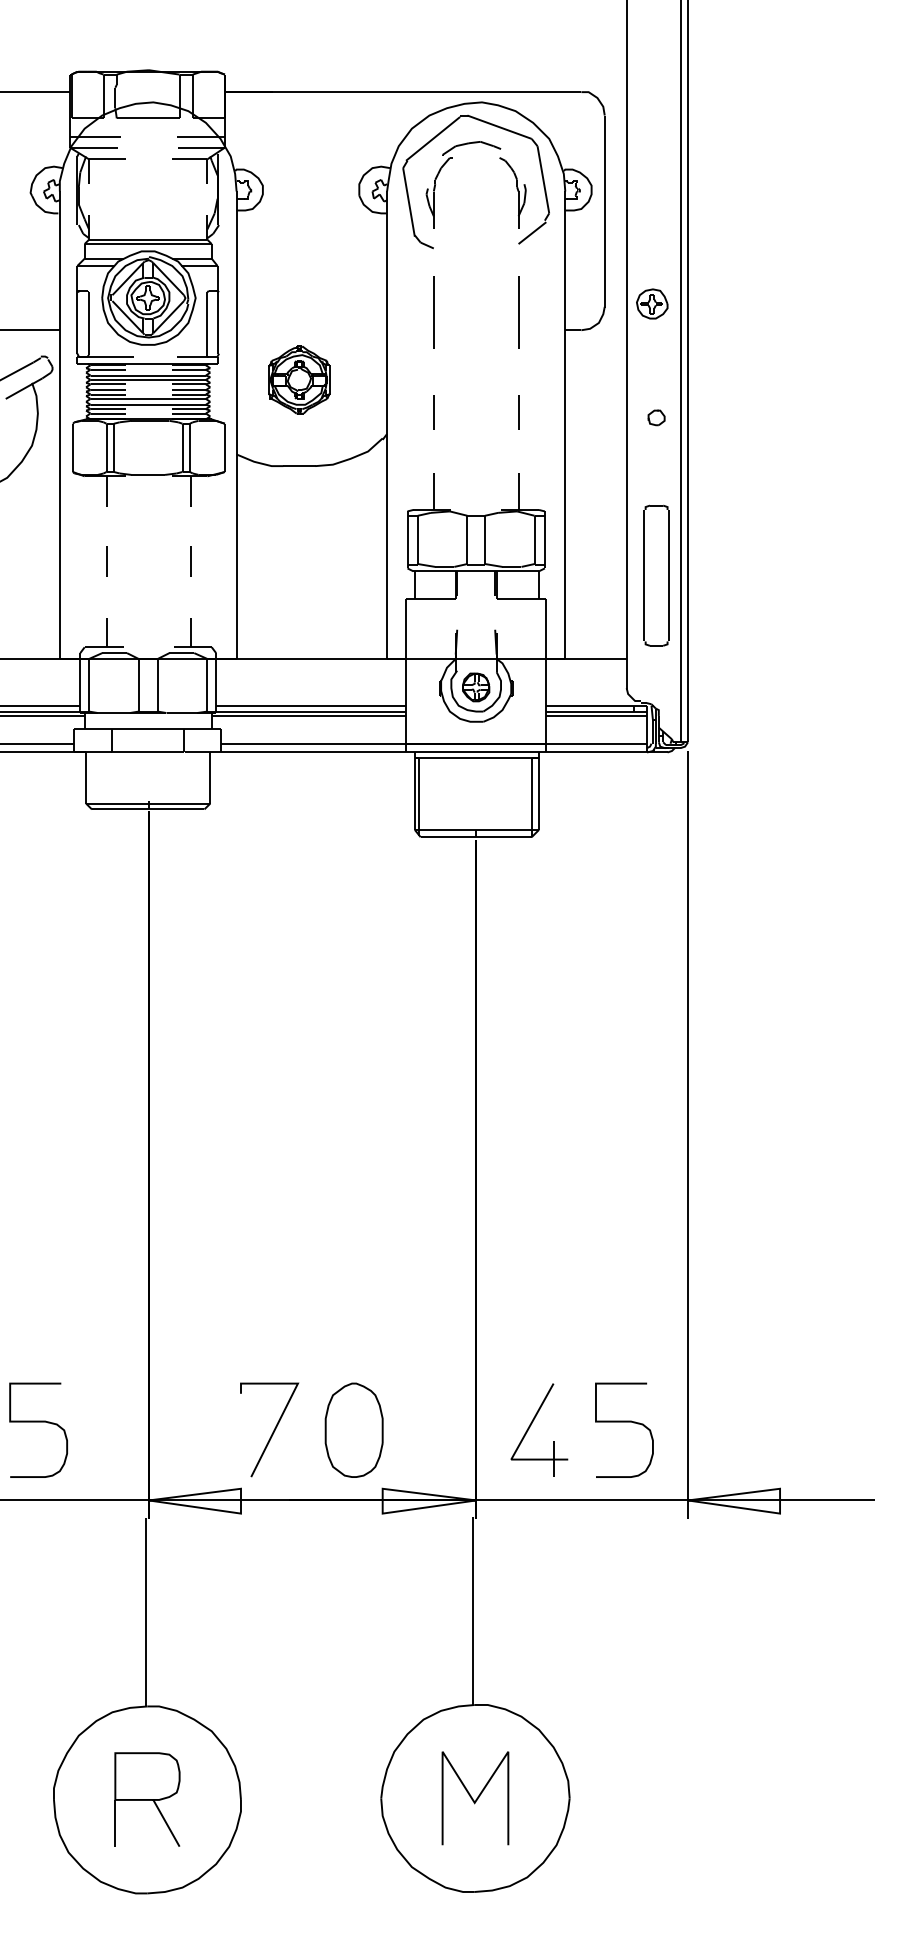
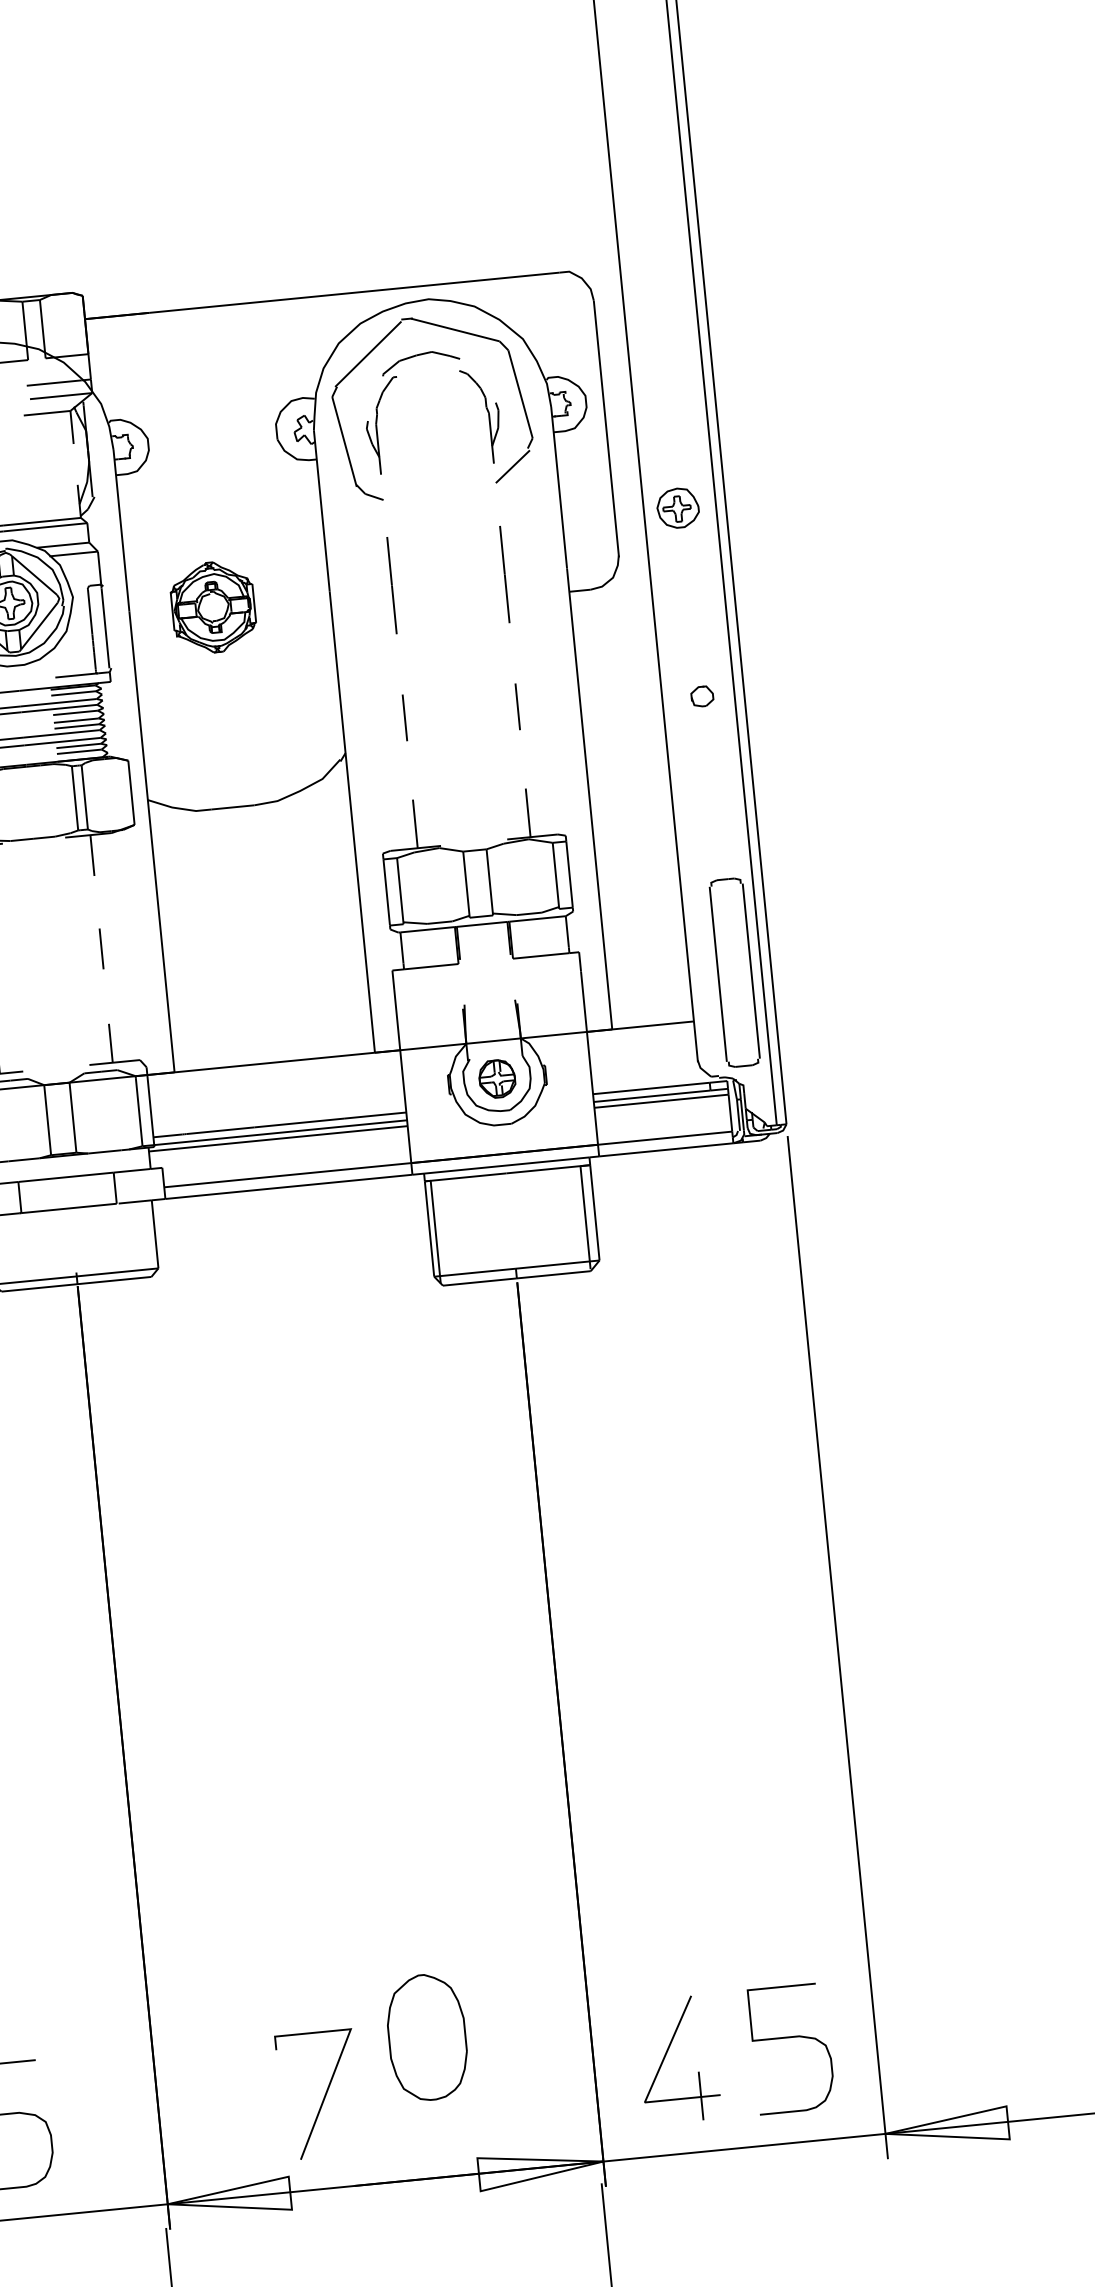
part: (652, 303) -> (678, 507), moved
part: (299, 379) -> (213, 606), moved
part: (656, 575) -> (734, 972), moved
part: (353, 1429) -> (426, 2036), moved

